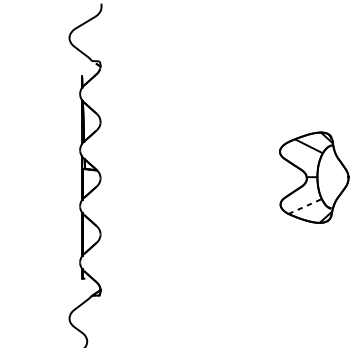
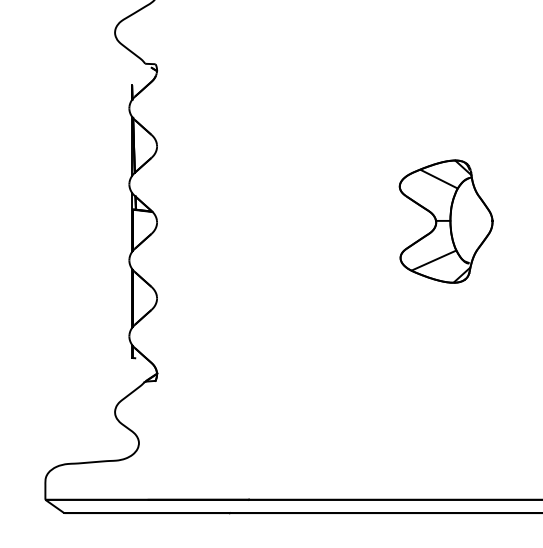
line: (305, 206) -> (434, 260), dashed -> solid

